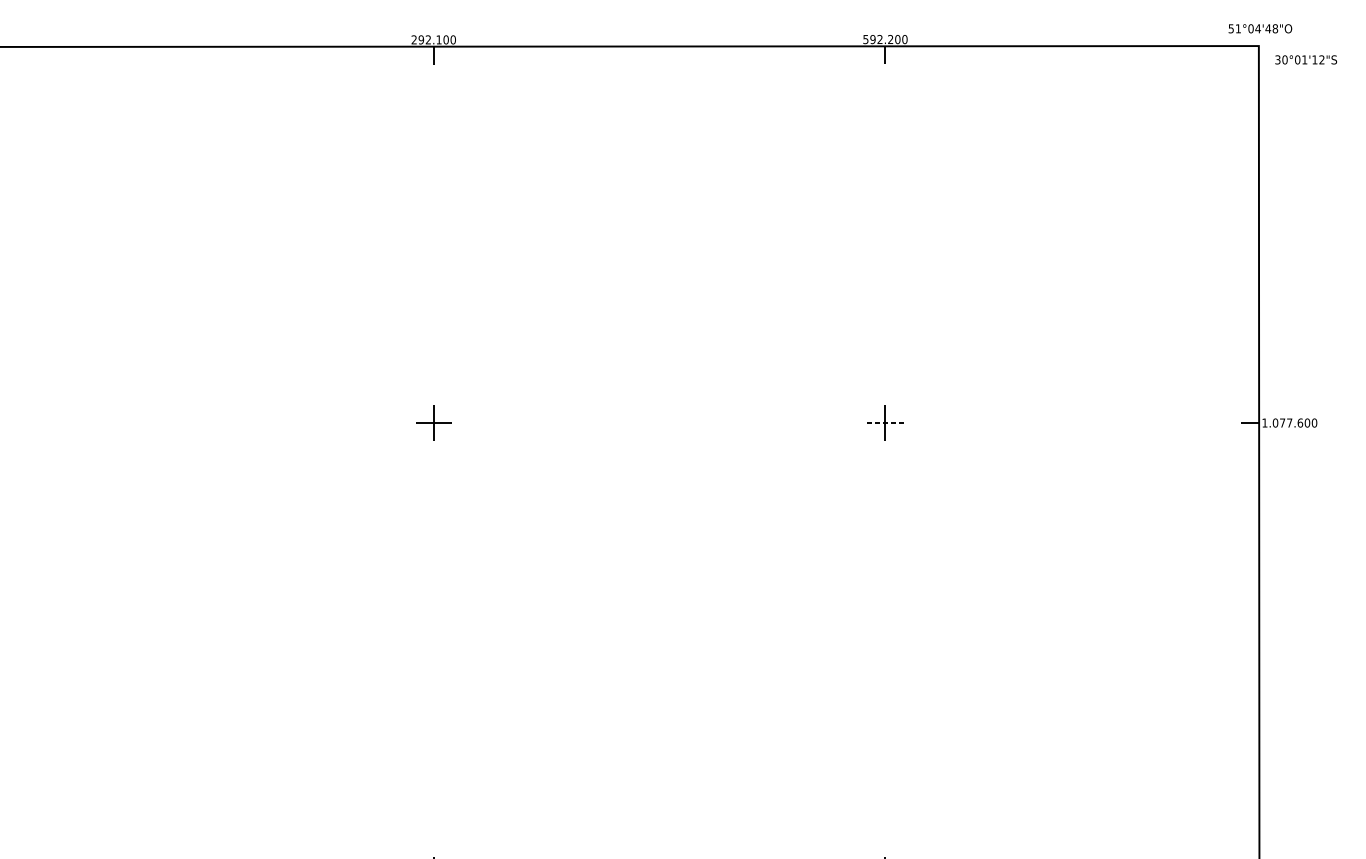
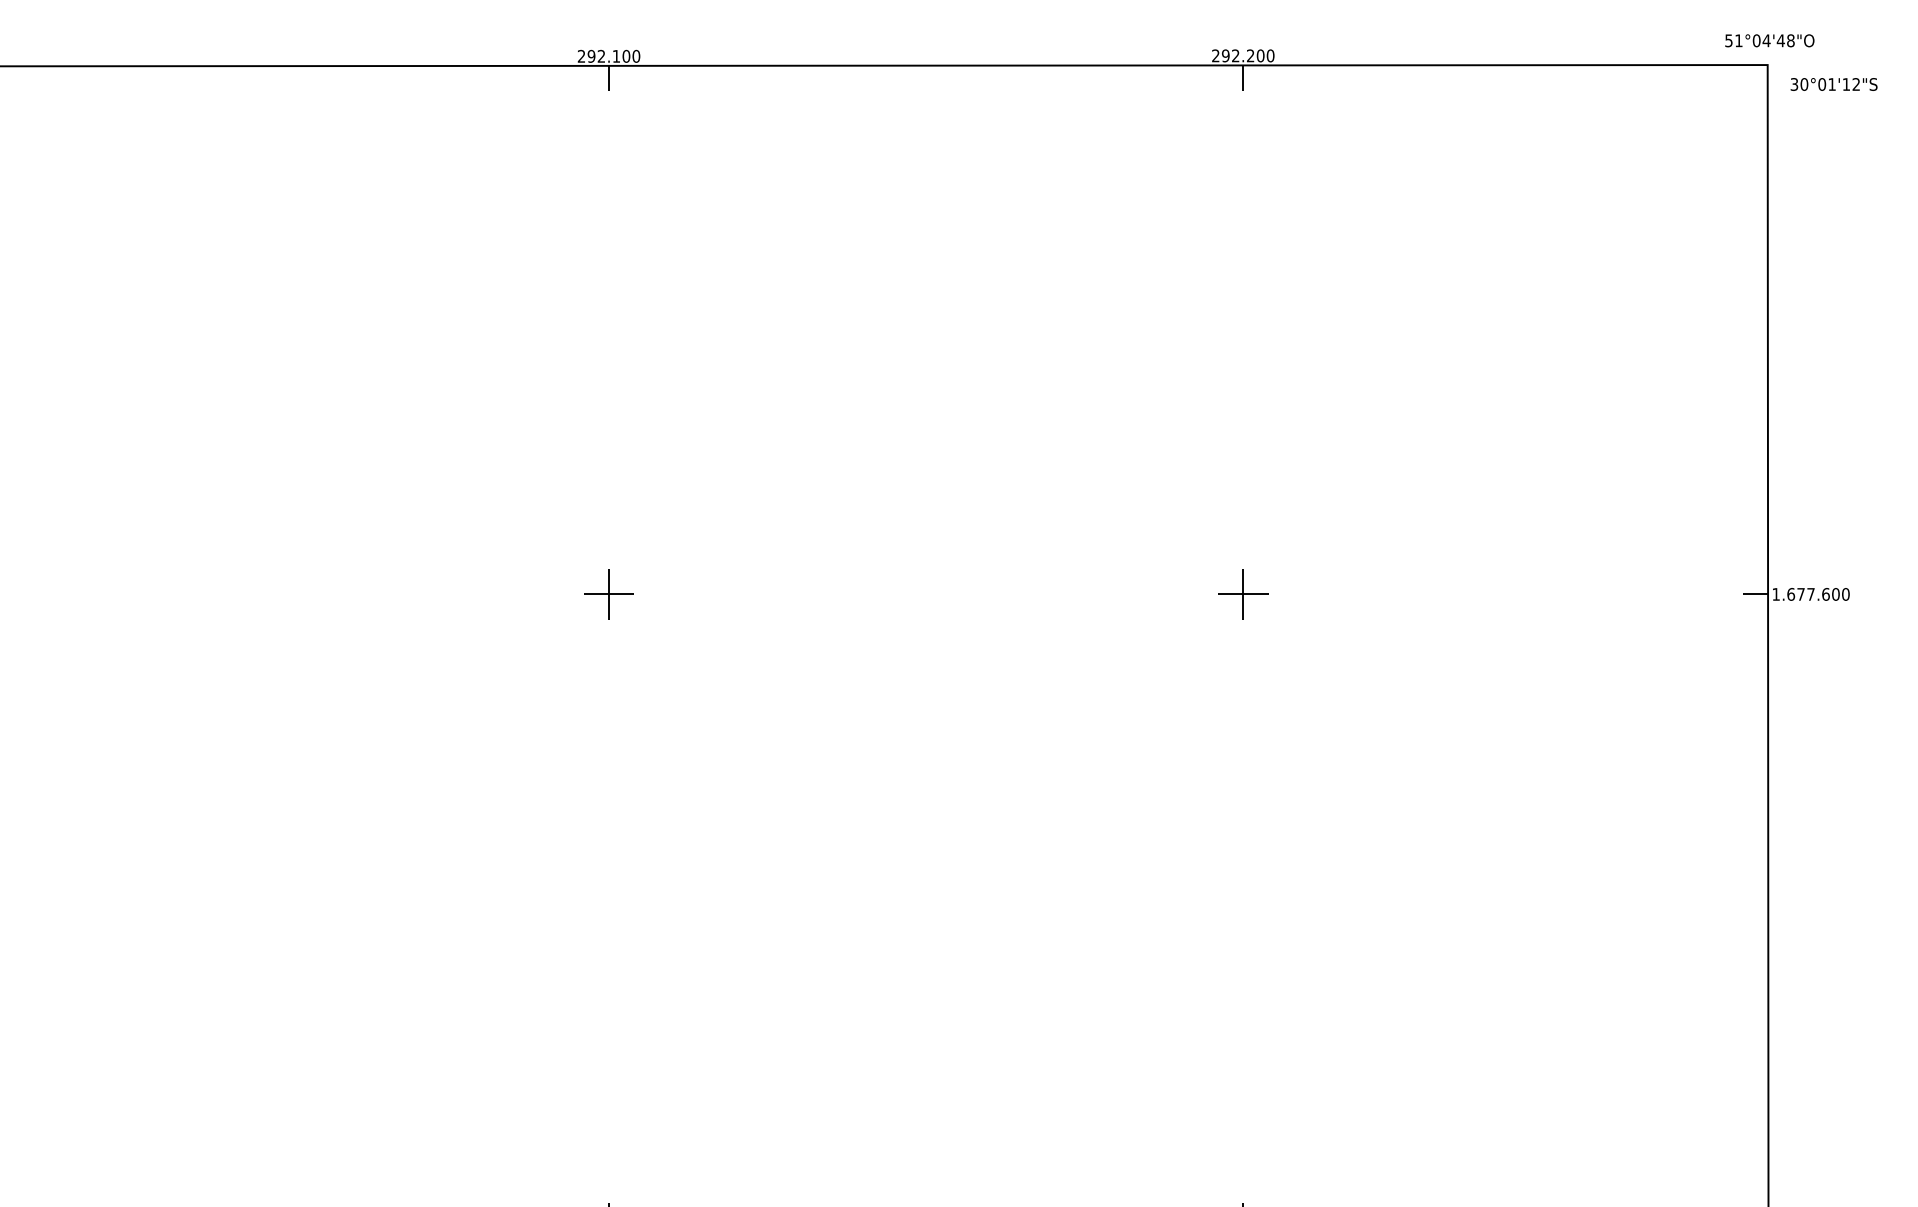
text: (865, 39) -> (1215, 55), 592.200 -> 292.200
line: (884, 423) -> (1242, 594), dashed -> solid
text: (1275, 423) -> (1791, 594), 1.077.600 -> 1.677.600

